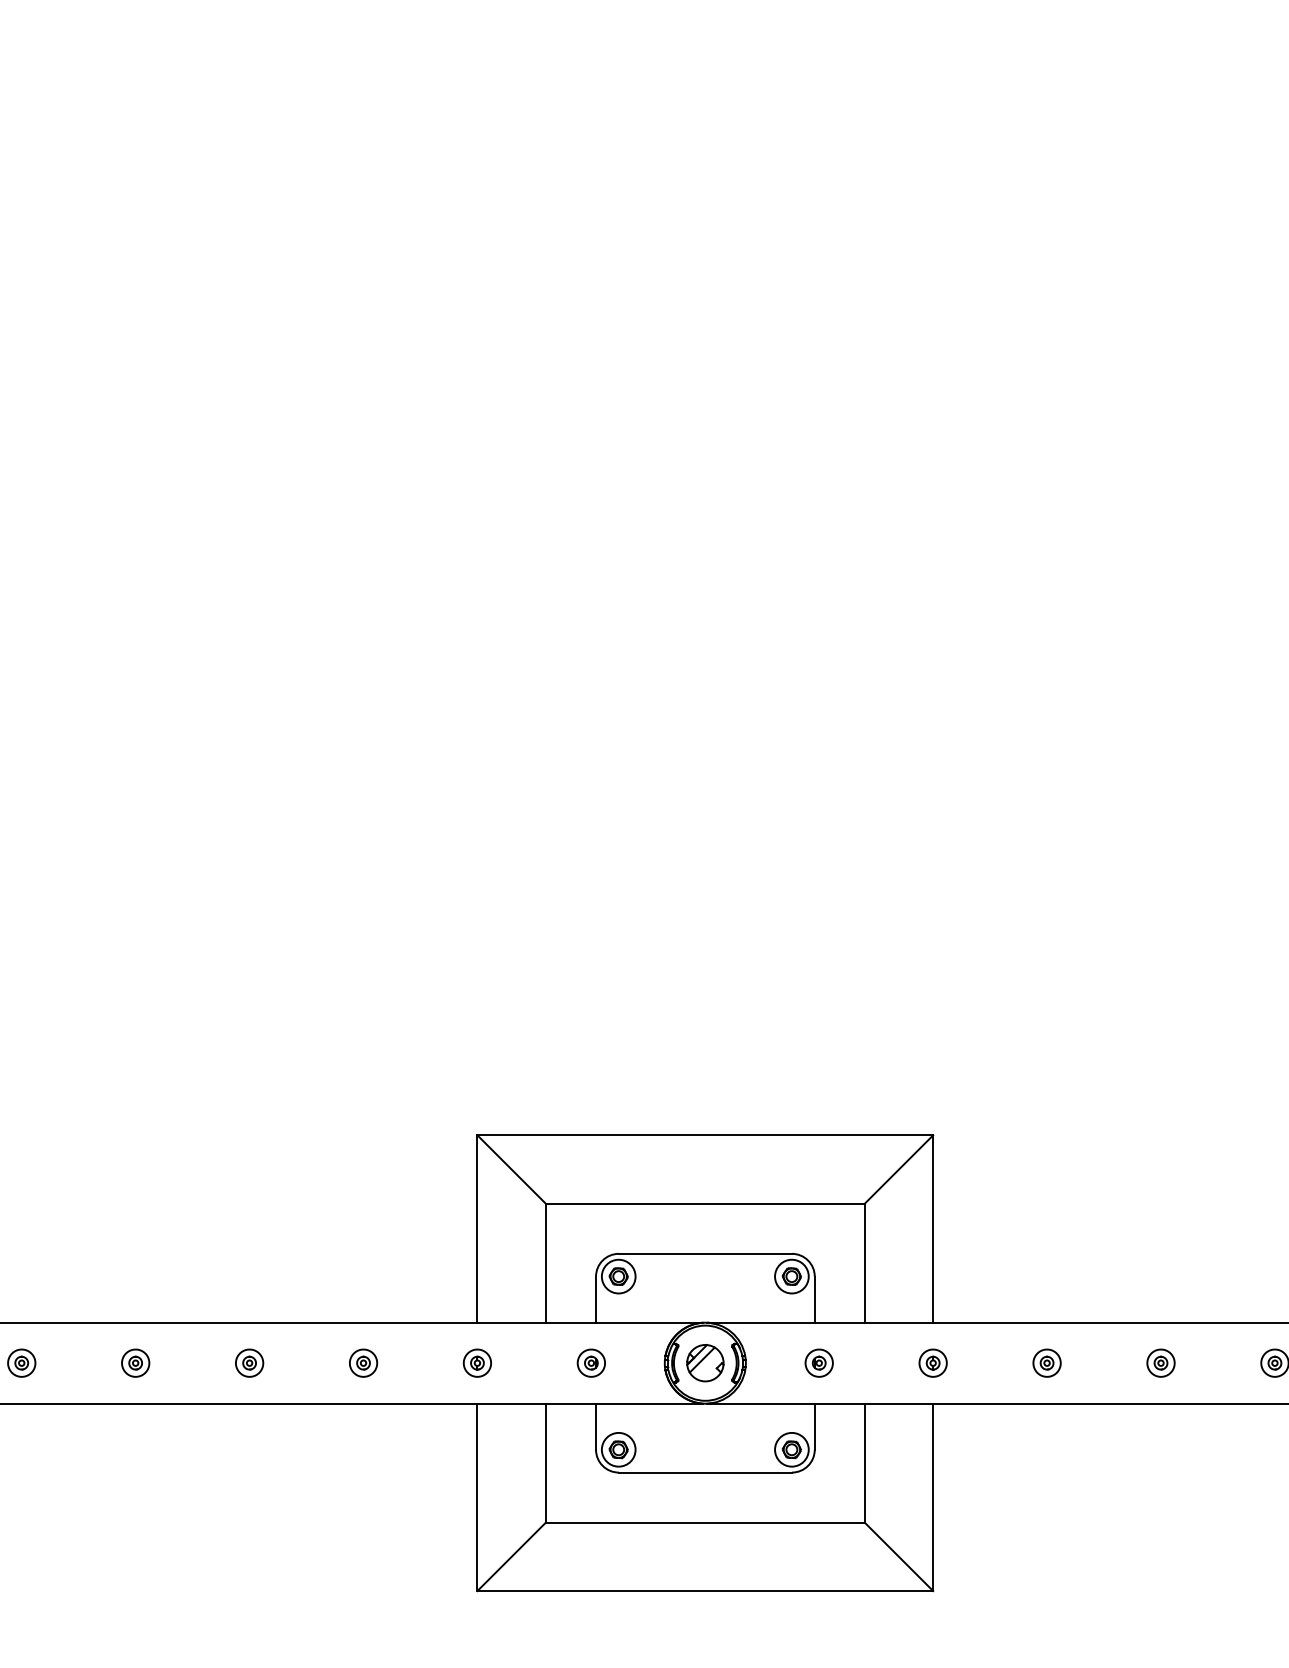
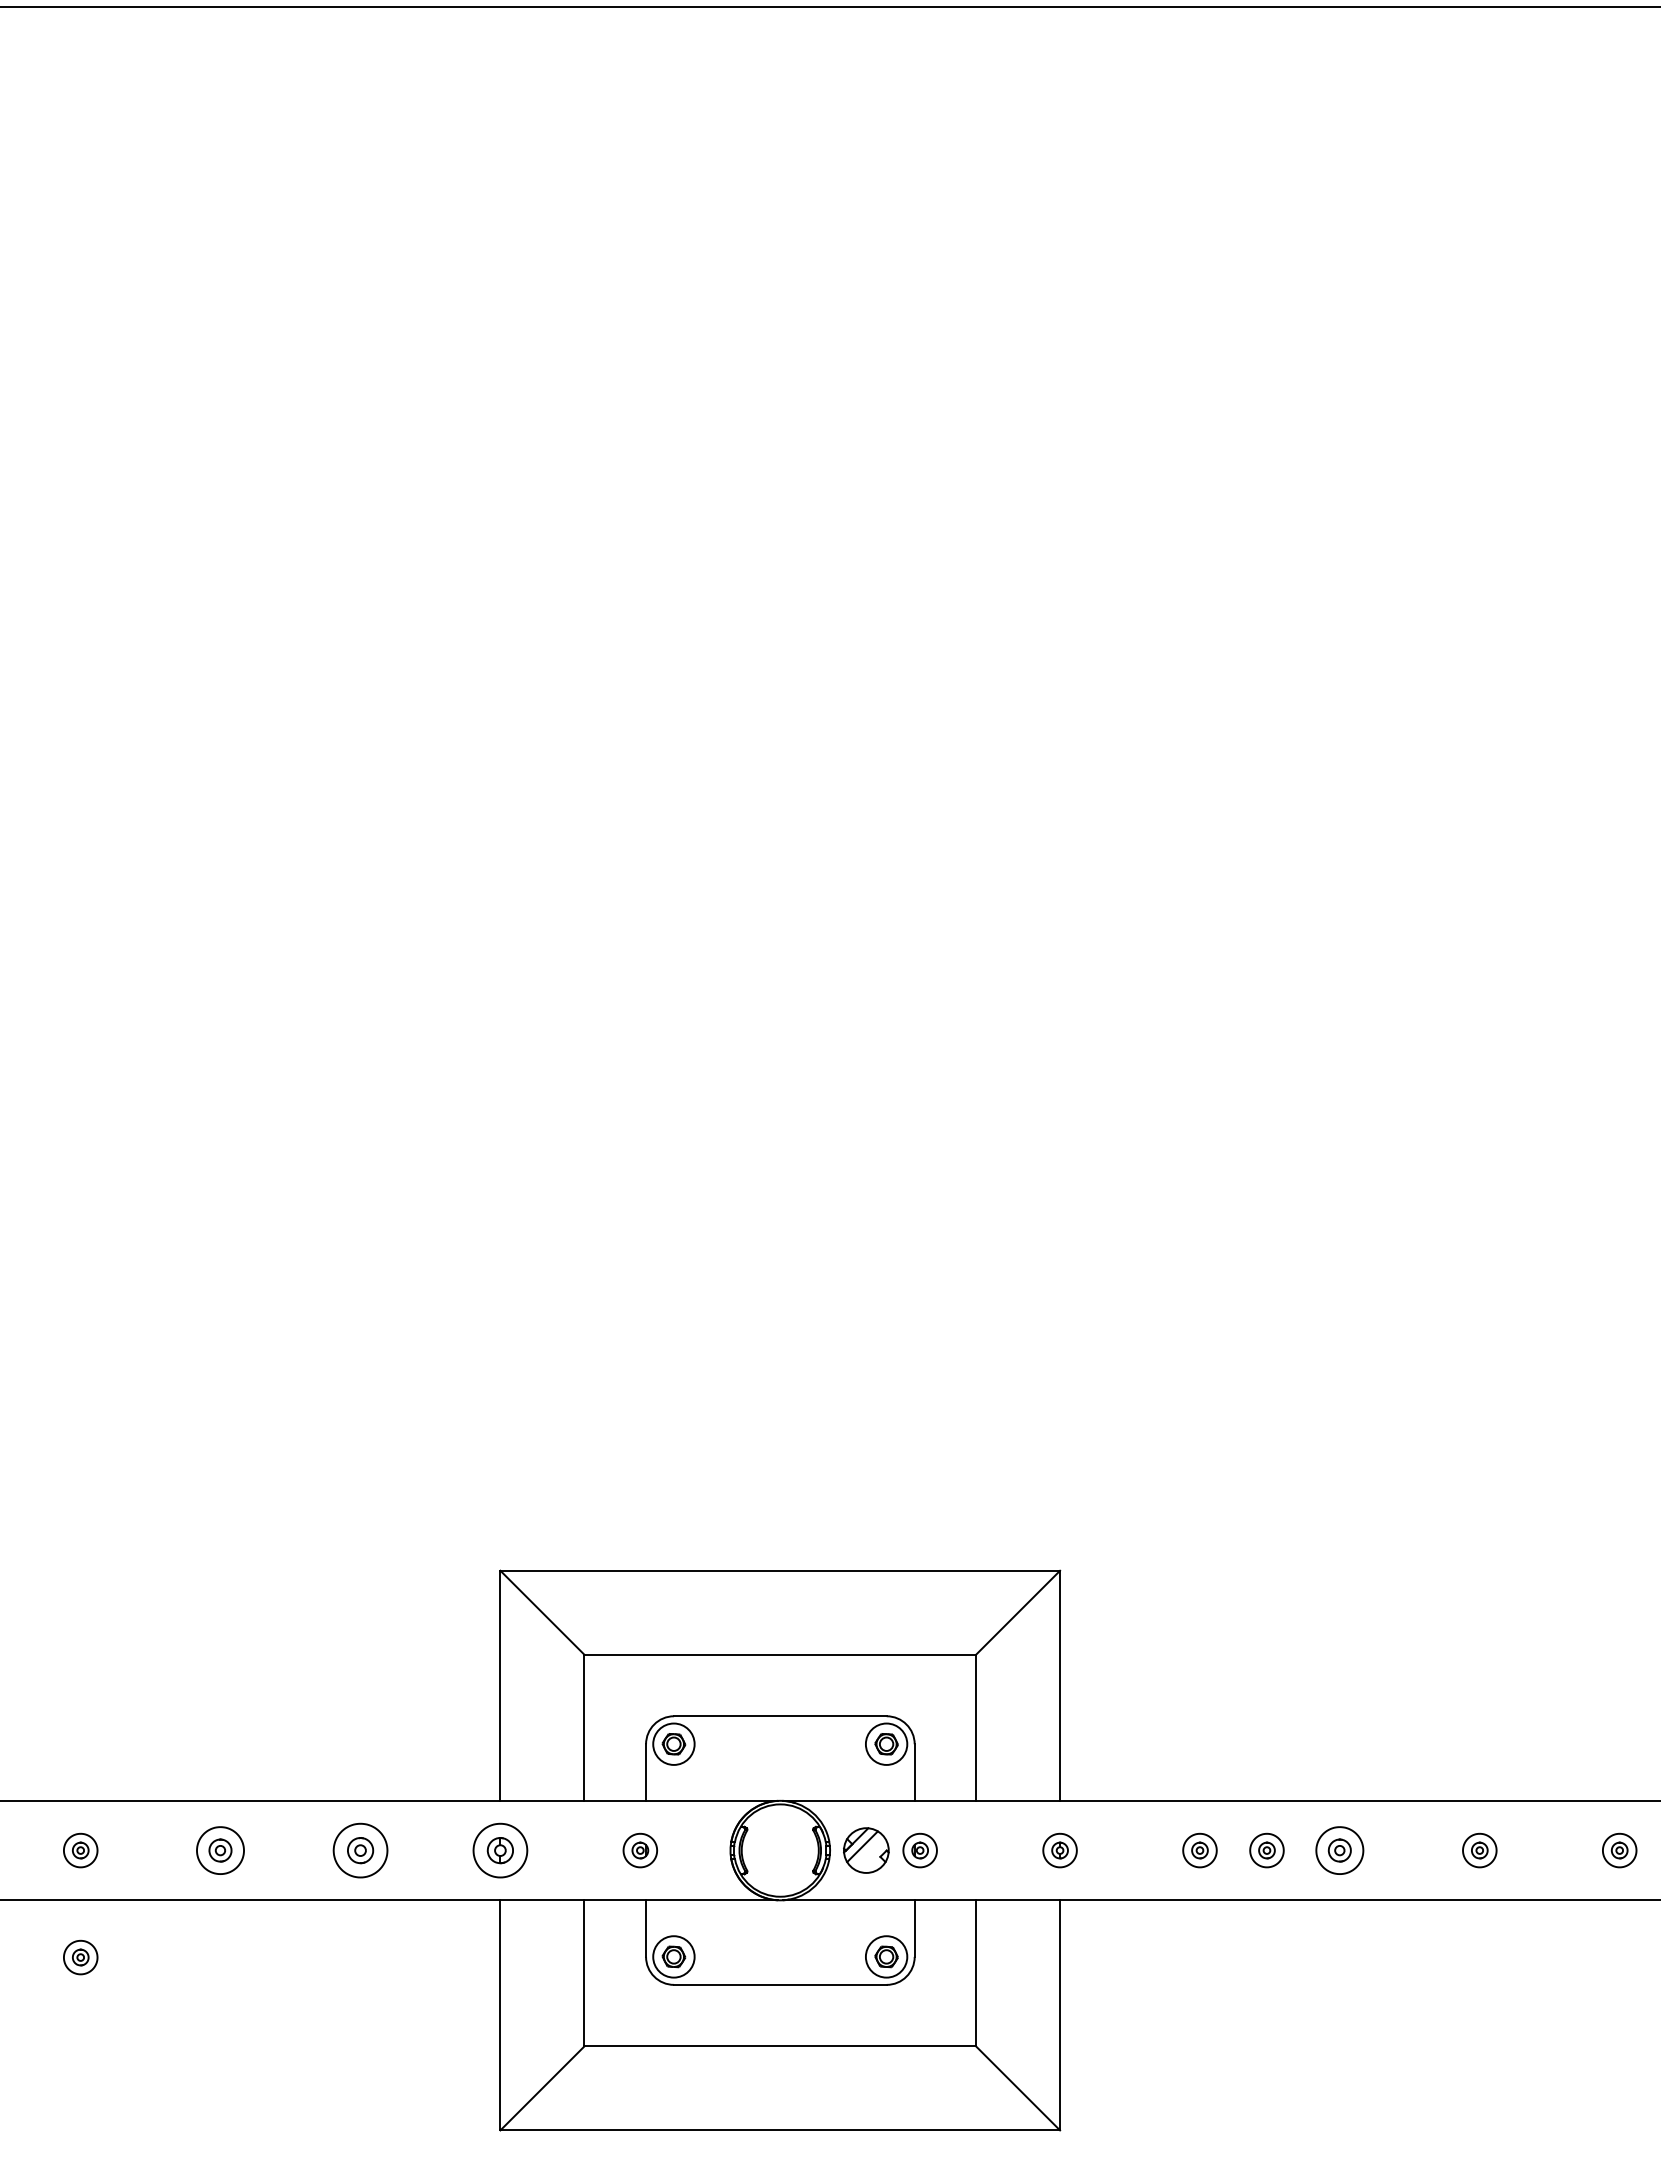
part: (249, 1363) -> (220, 1850), size x1.4
part: (363, 1363) -> (360, 1850), size x1.6
part: (477, 1363) -> (500, 1850), size x1.6
part: (705, 1363) -> (866, 1850), moved
part: (1101, 1363) -> (1266, 1850), added
part: (1160, 1363) -> (1339, 1850), size x1.4
part: (135, 1450) -> (80, 1957), added

